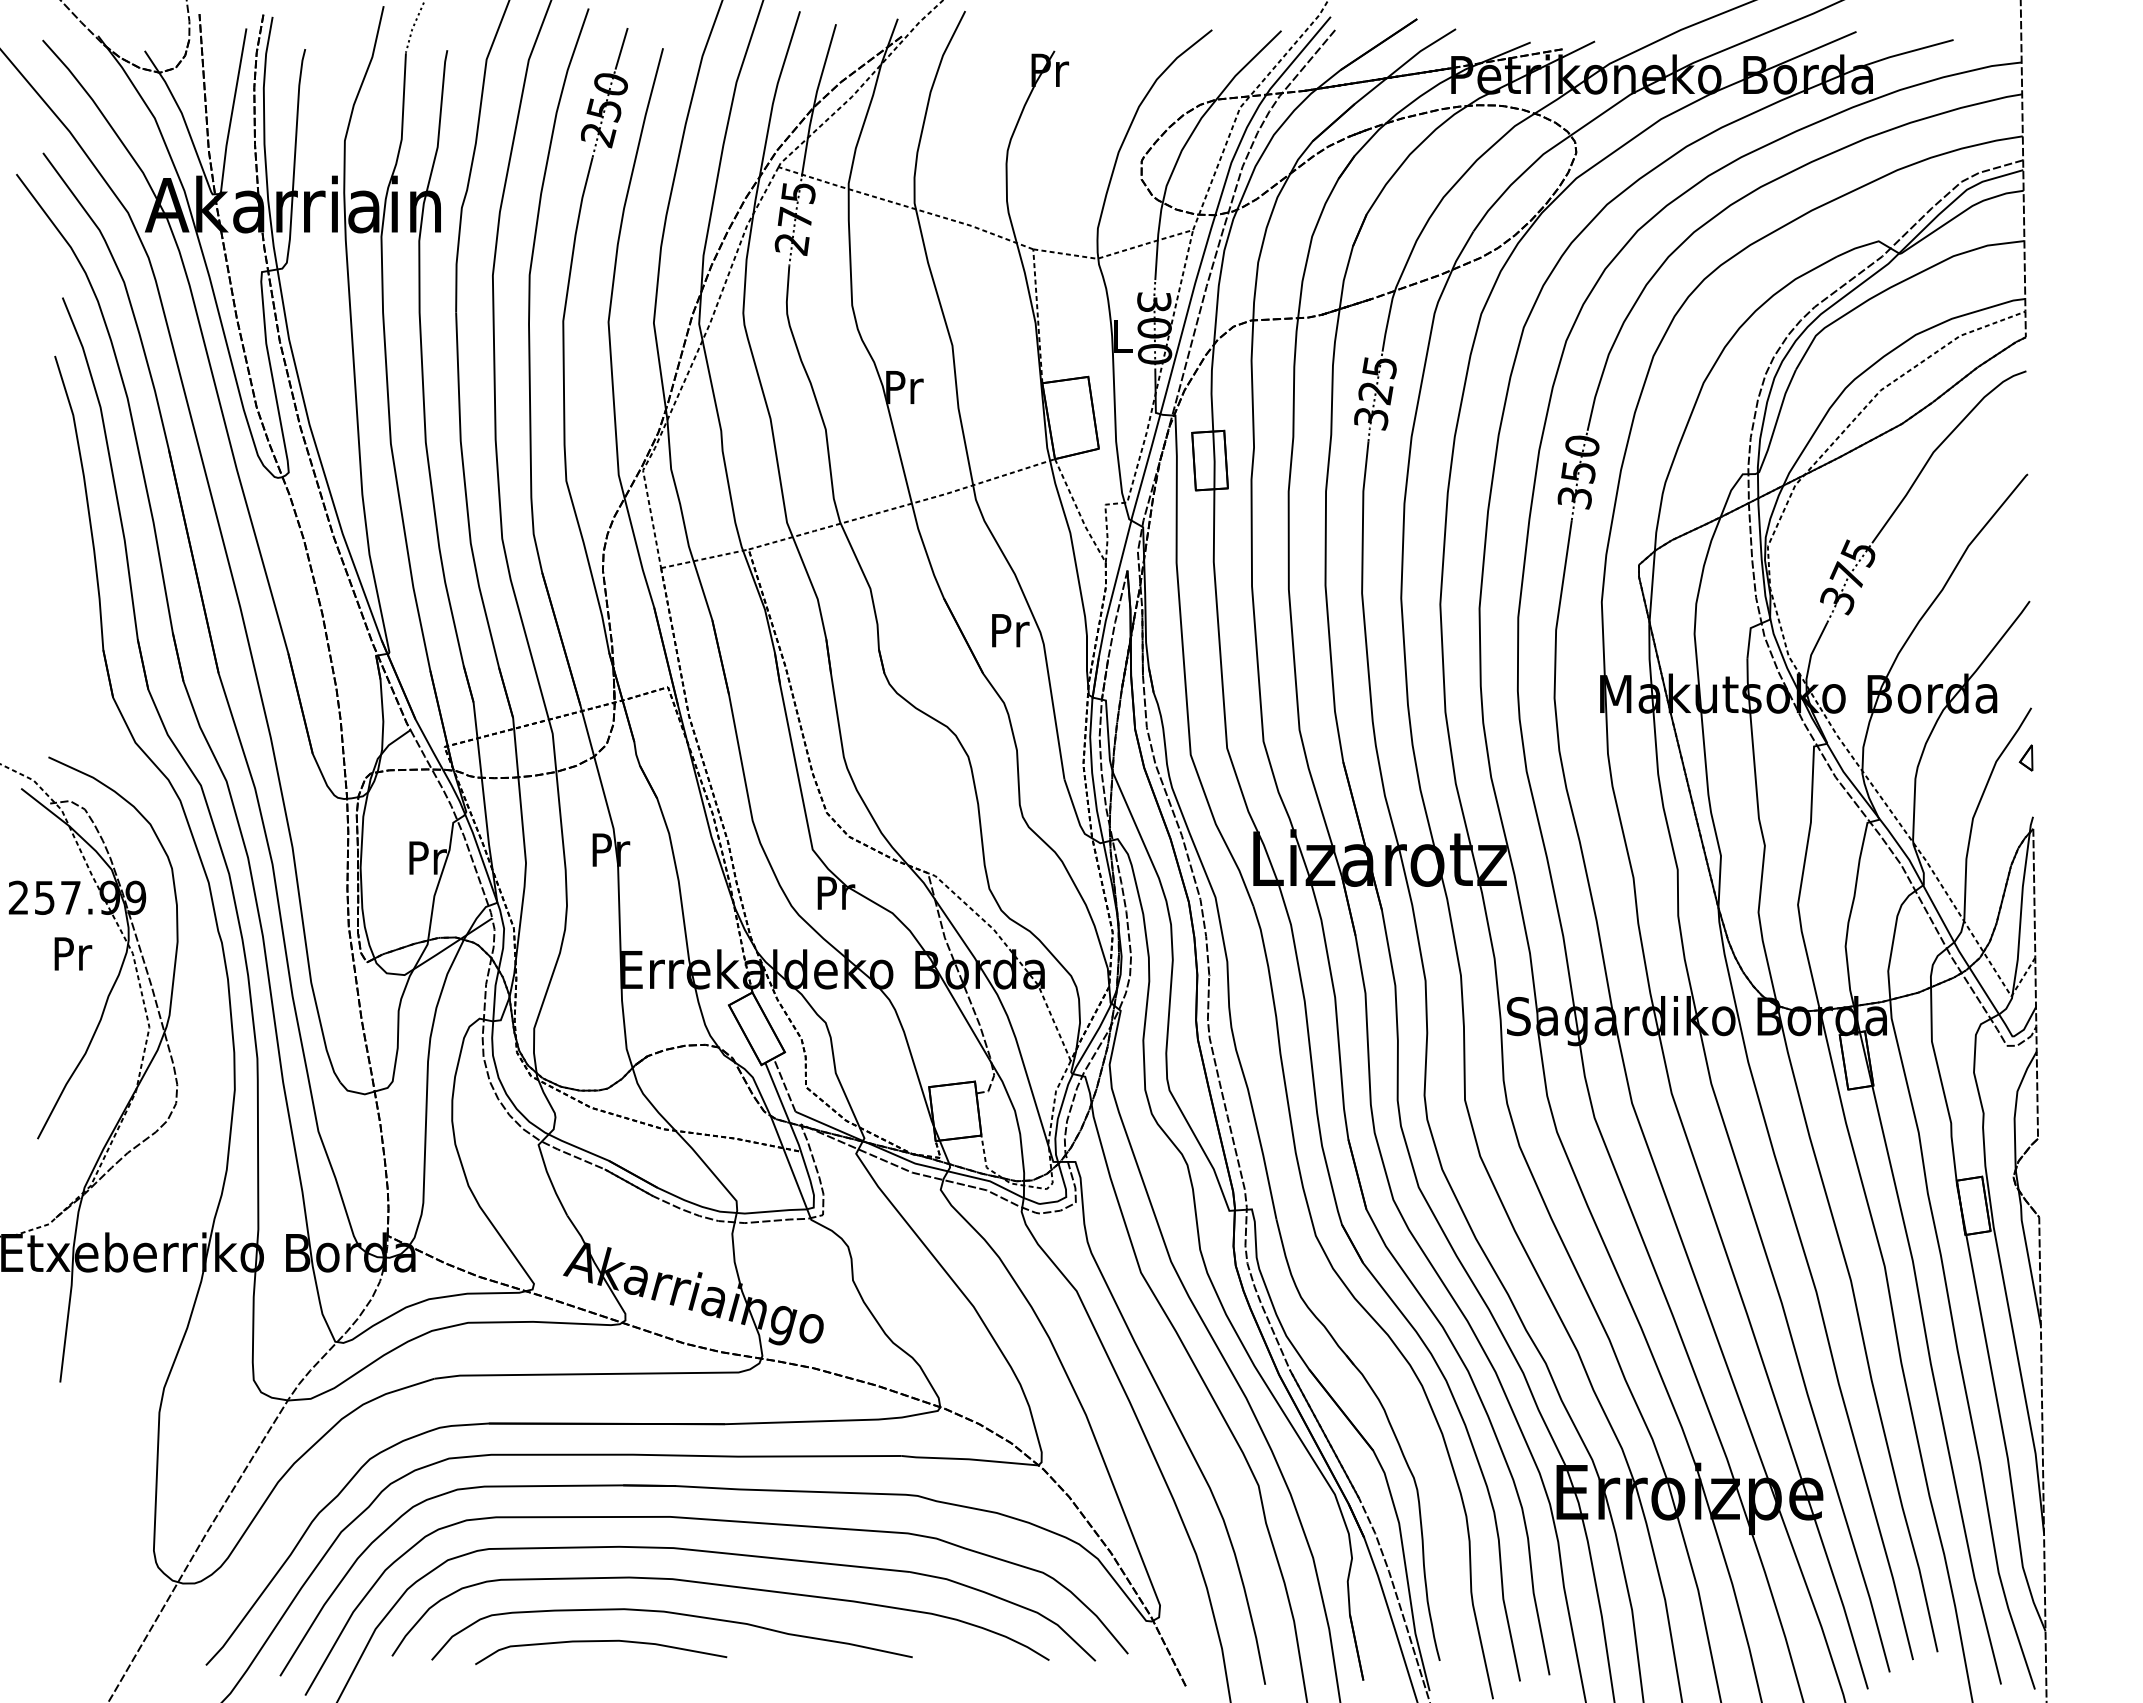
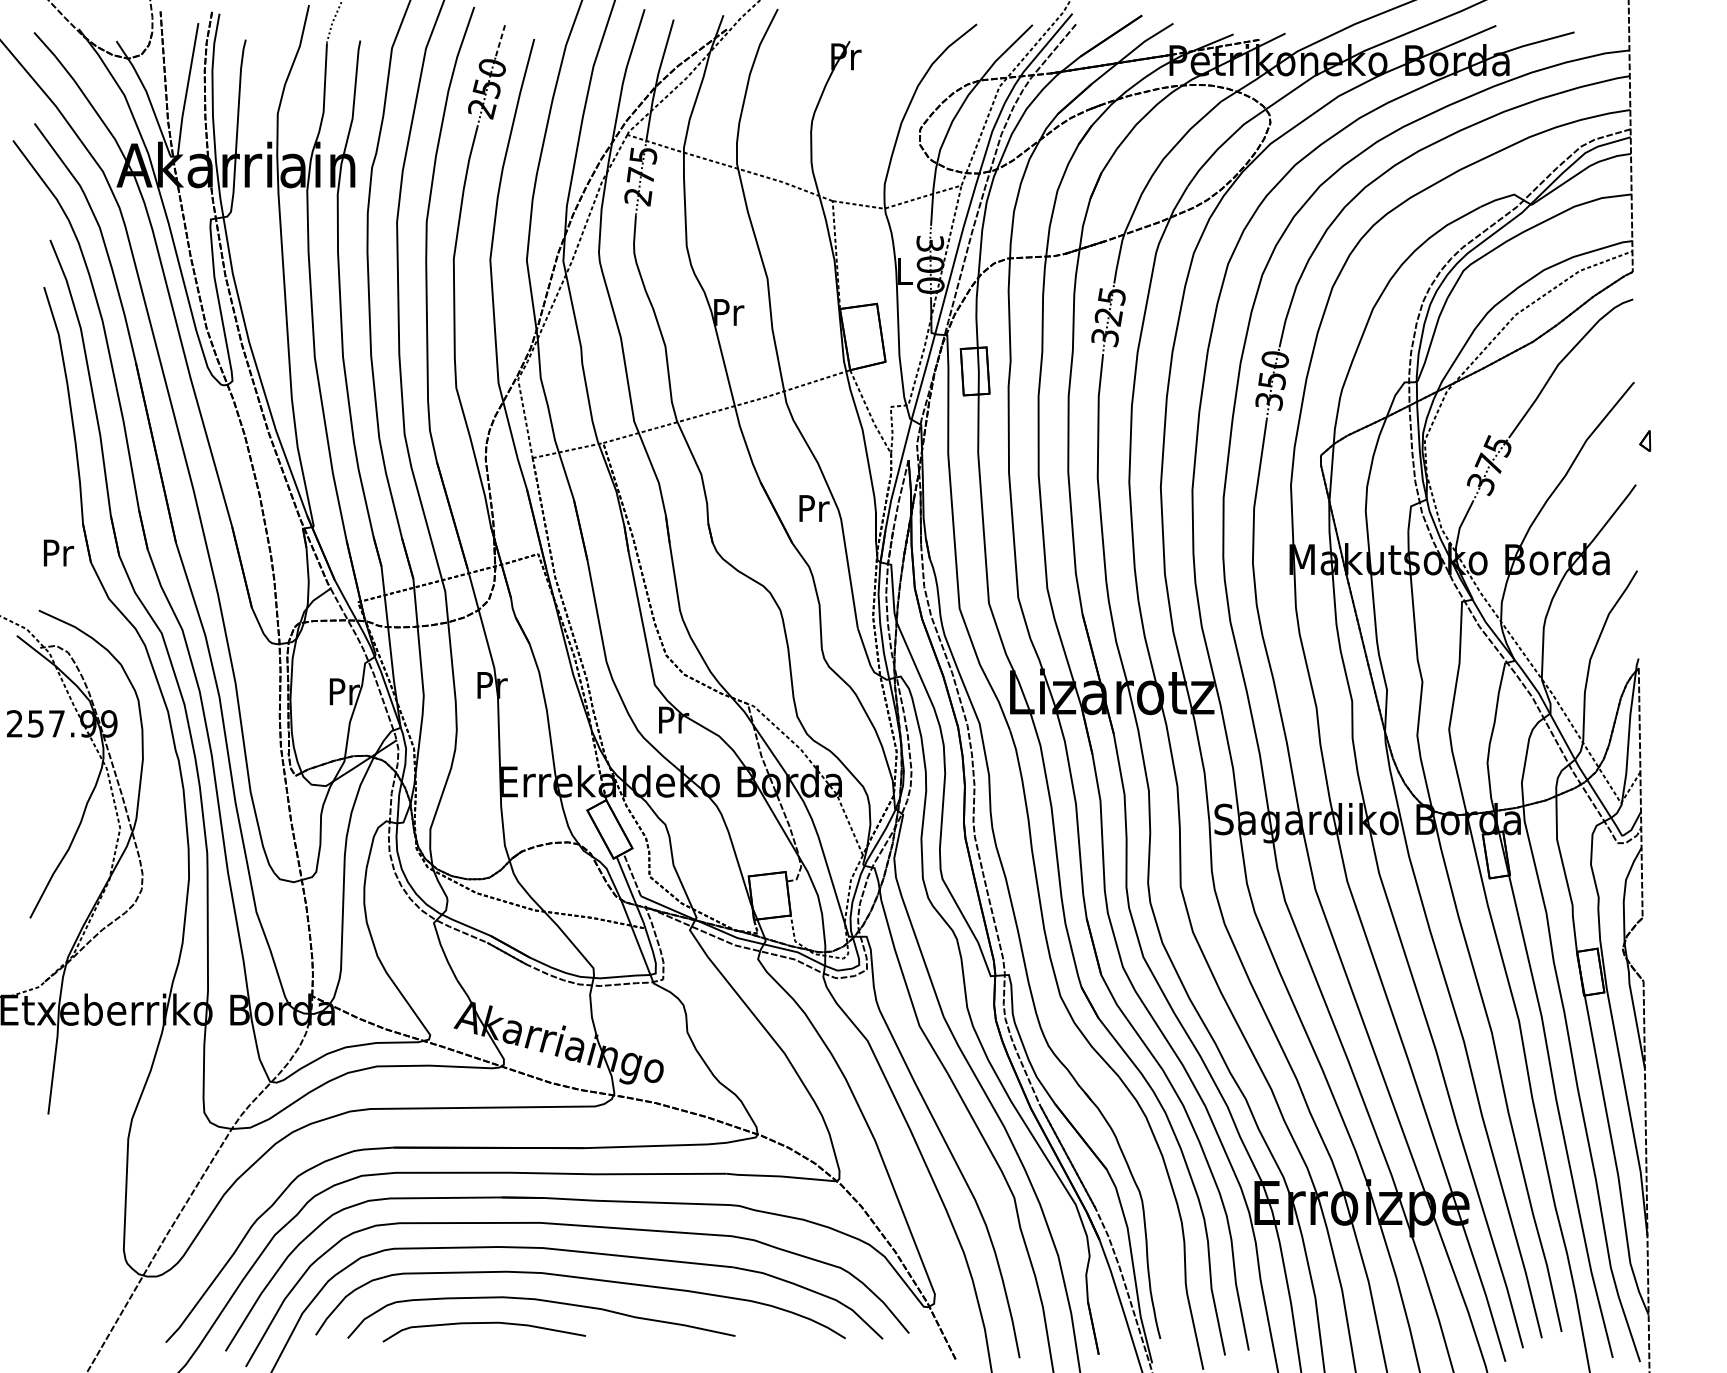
line: (621, 48) -> (500, 39), solid -> dashed
part: (2025, 757) -> (1644, 440), moved
text: (73, 953) -> (59, 552), moved

